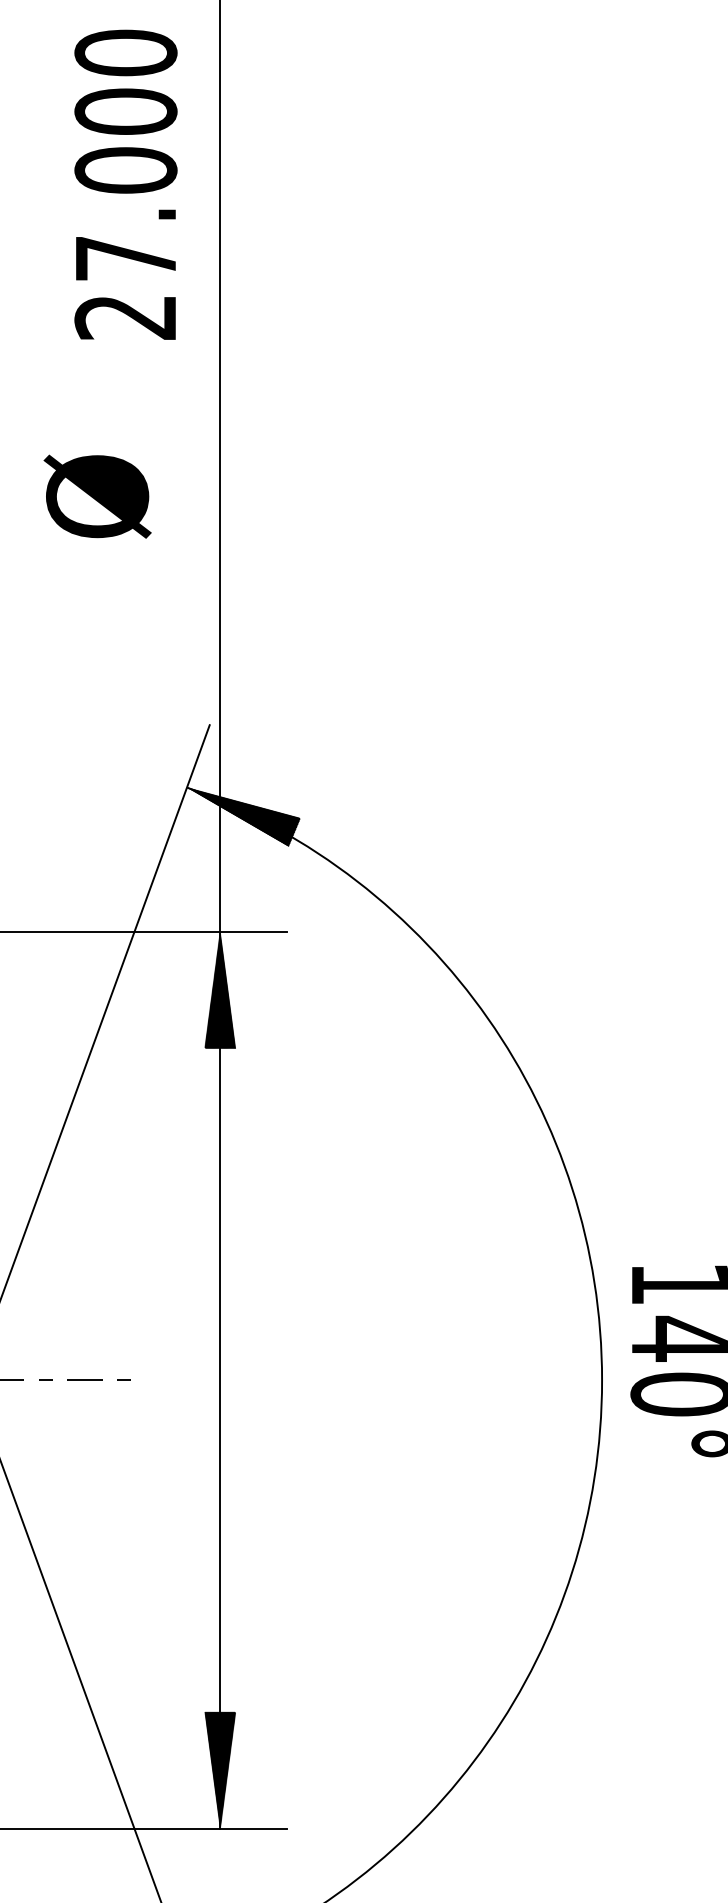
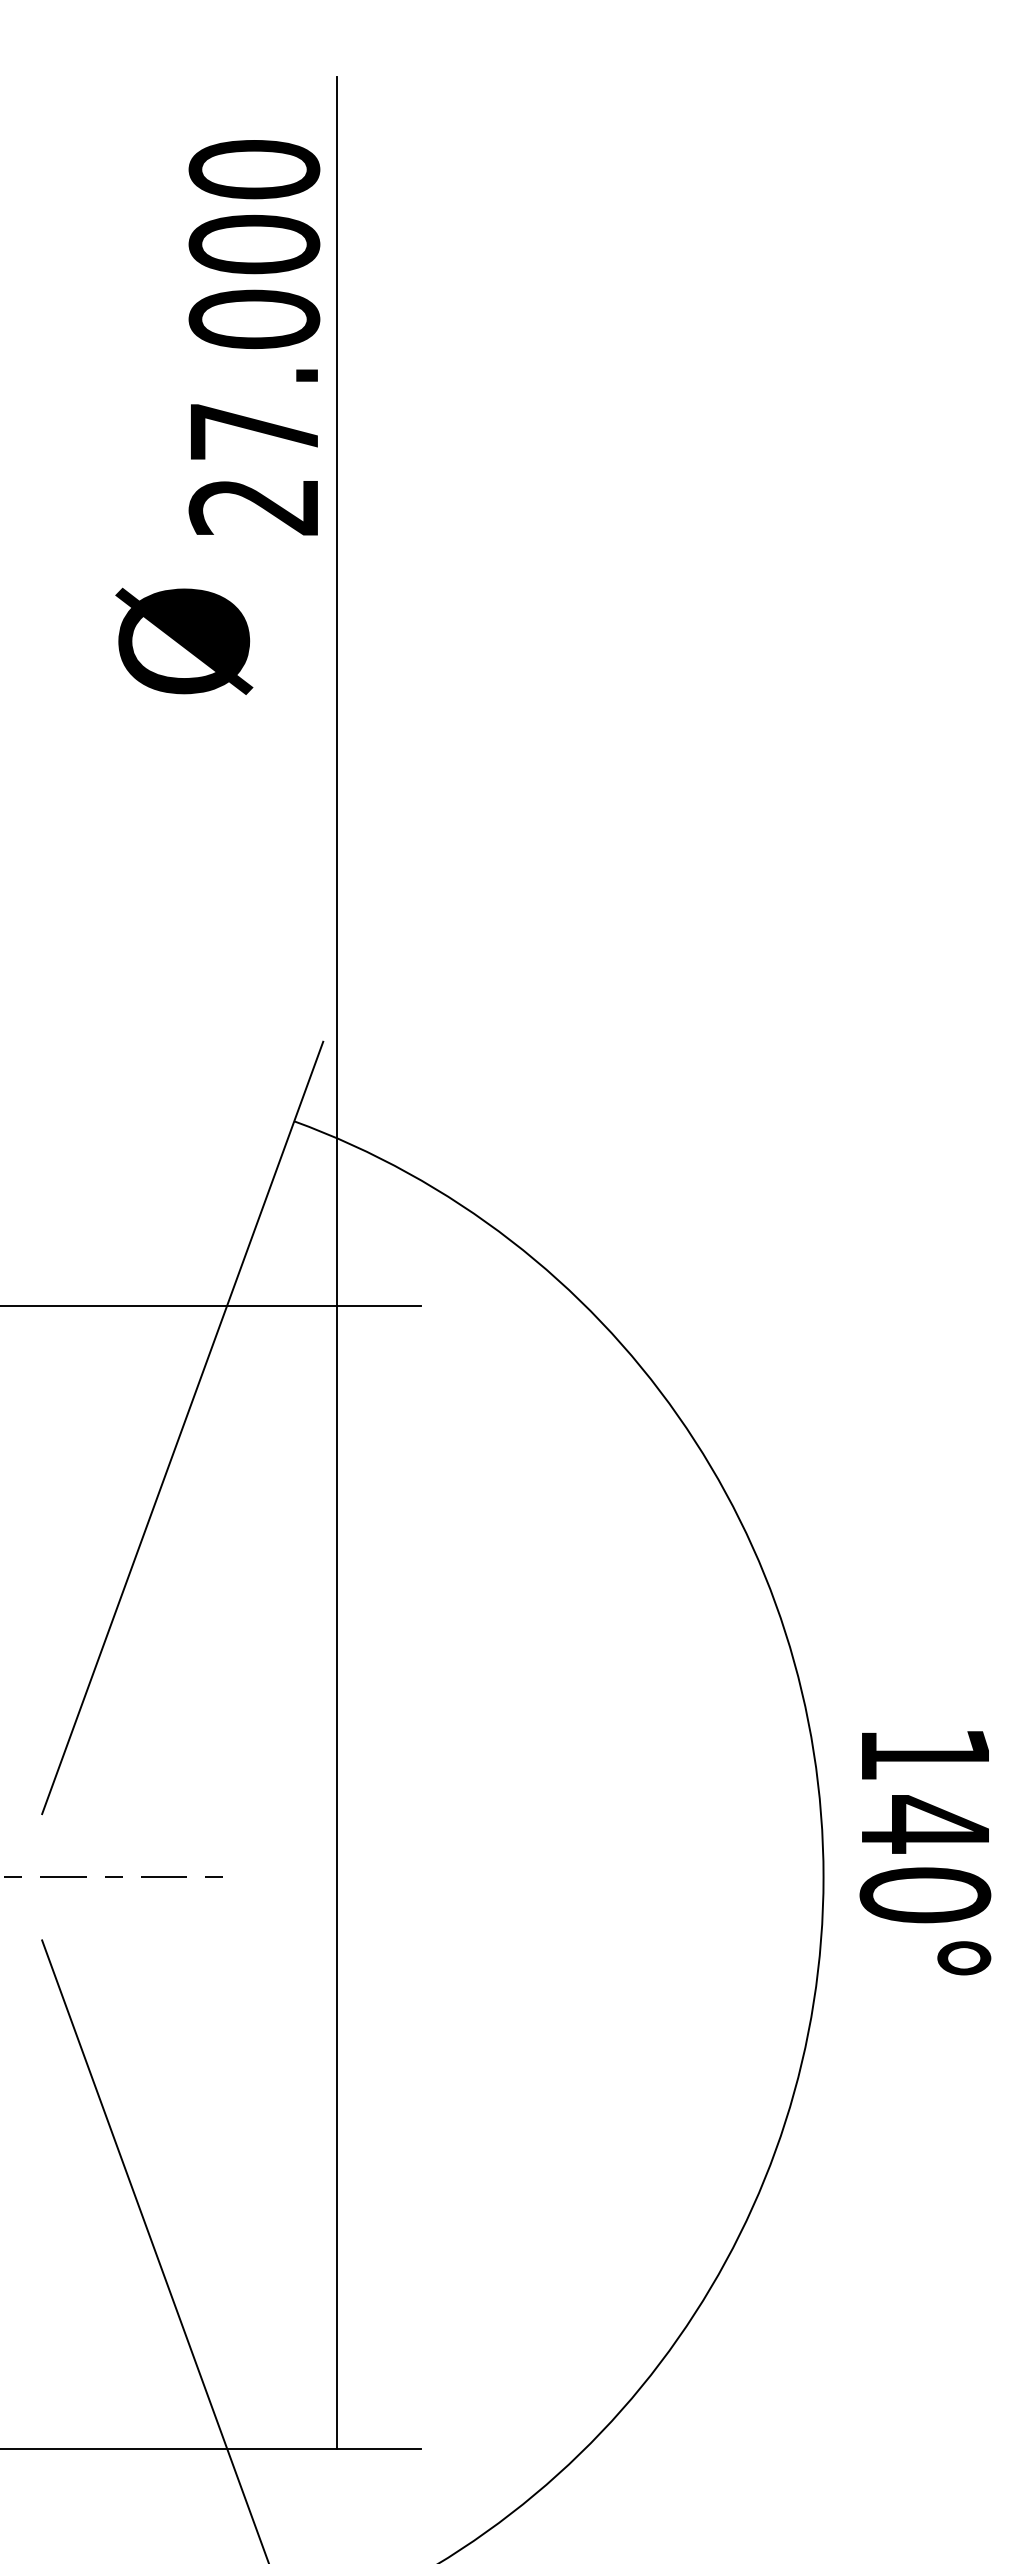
text: (126, 184) -> (254, 337), moved
text: (97, 495) -> (184, 640), moved
hatch: (243, 816) -> (366, 1158), removed
hatch: (220, 990) -> (336, 1379), removed
hatch: (220, 1770) -> (336, 2374), removed

